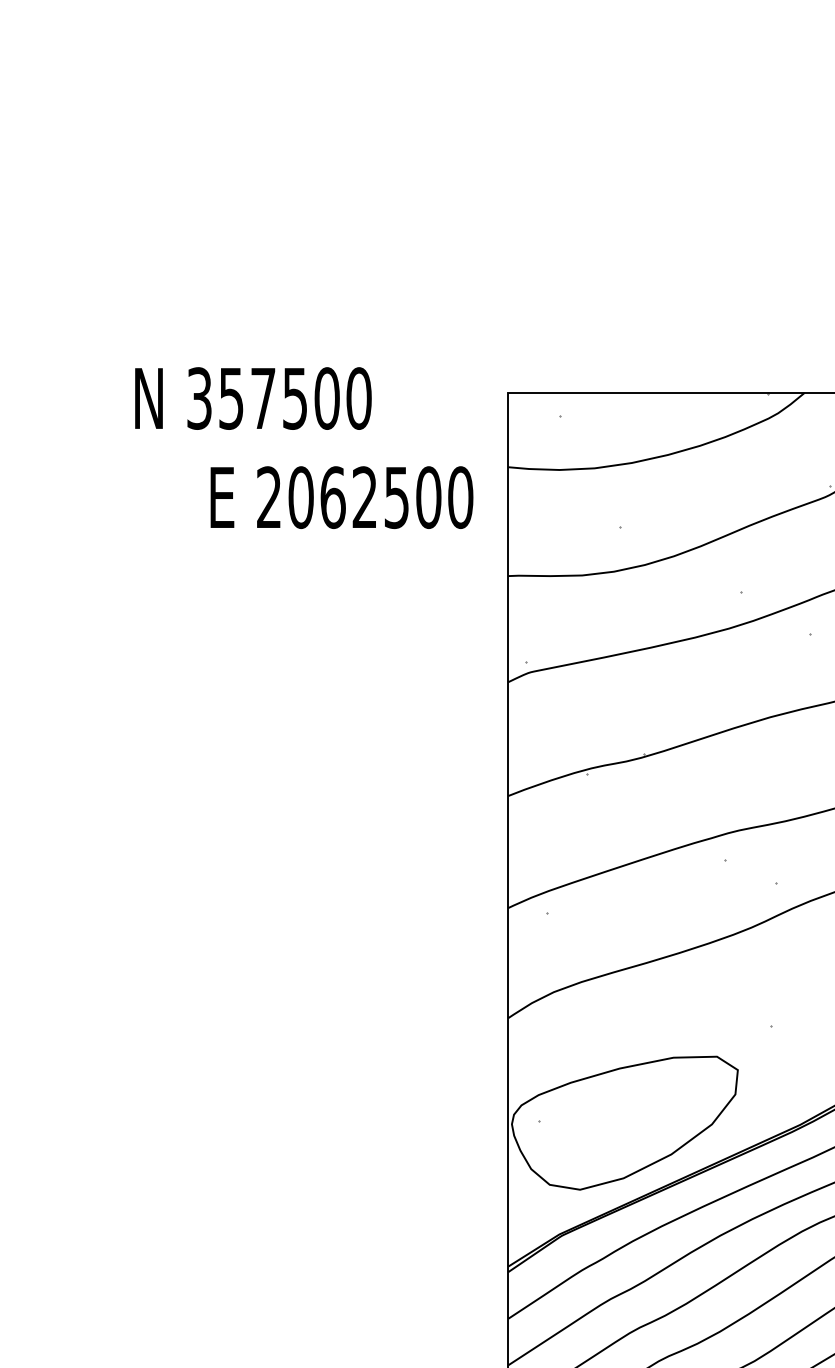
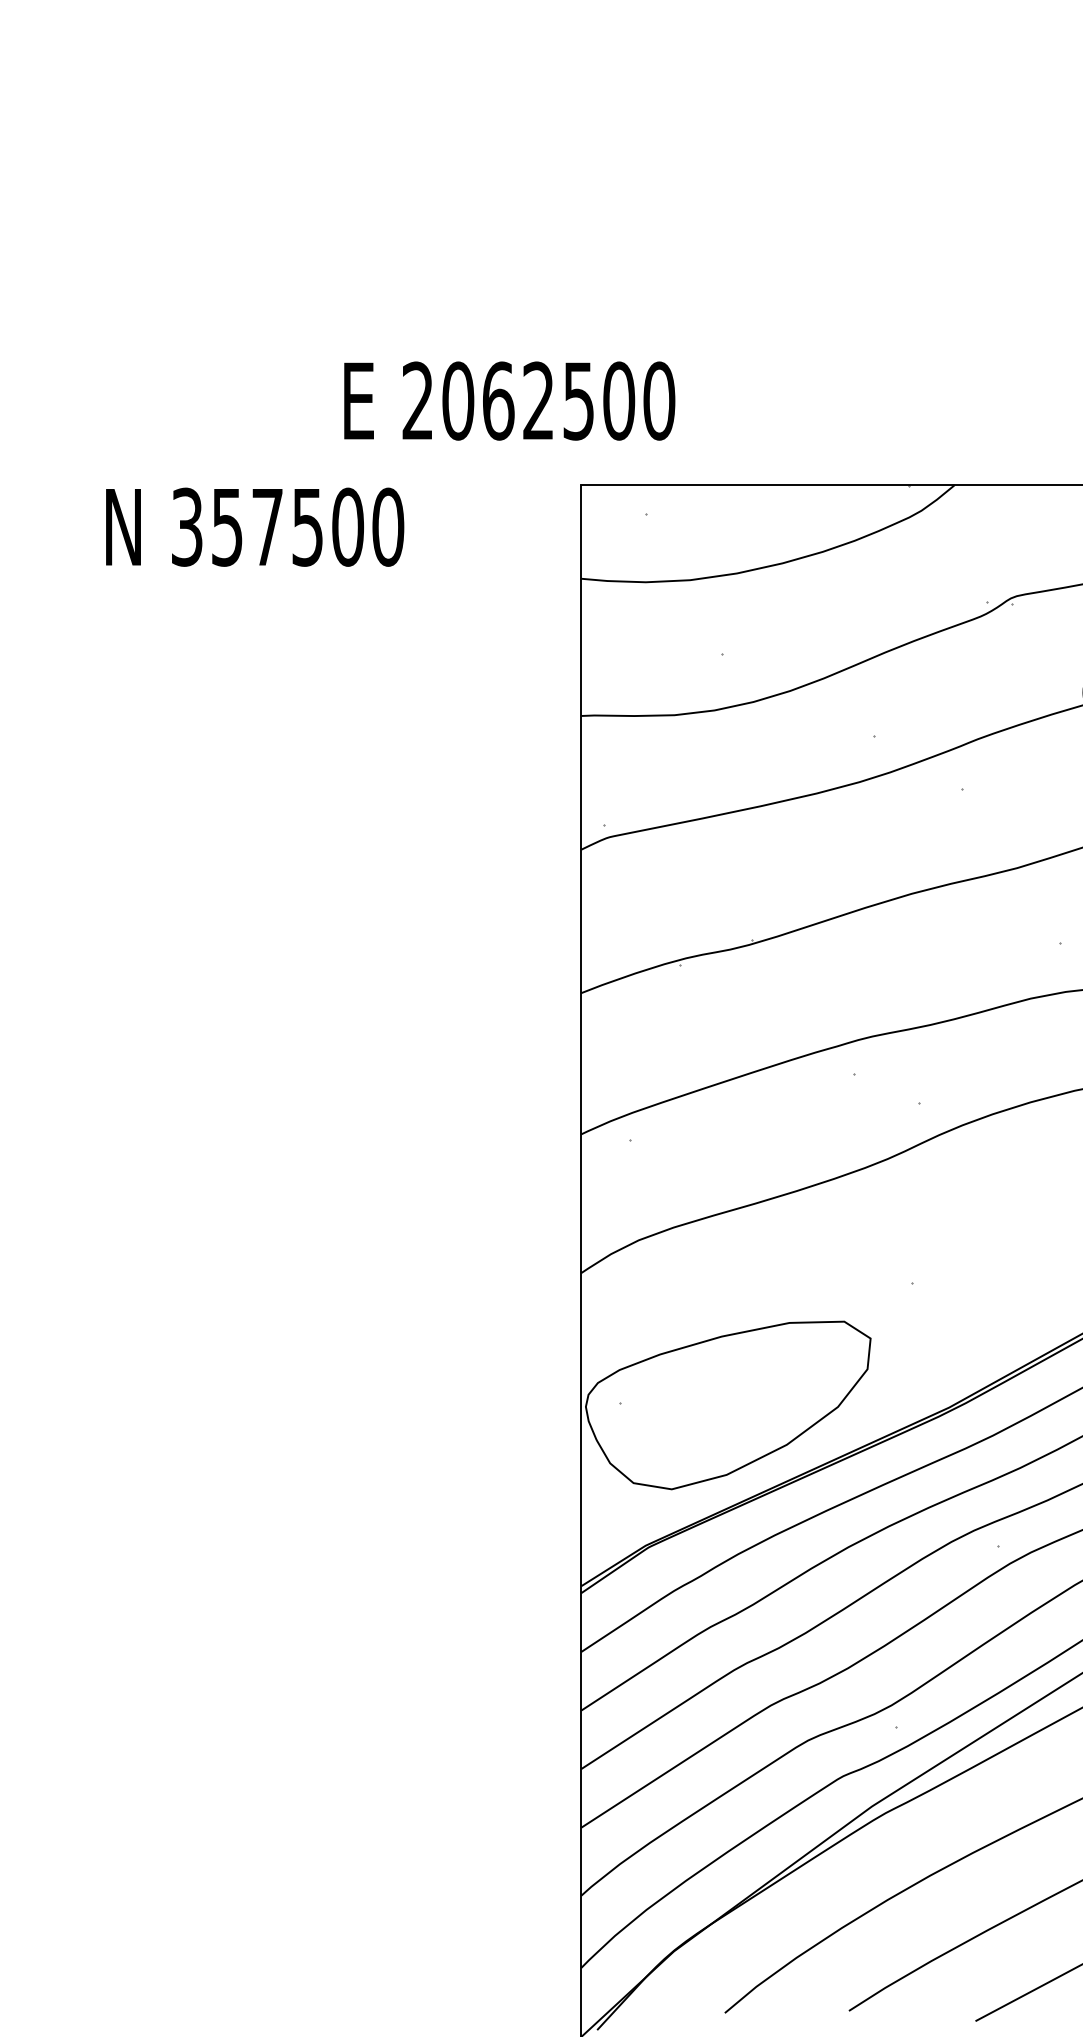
text: (253, 397) -> (255, 526), moved
text: (341, 497) -> (509, 400), moved

